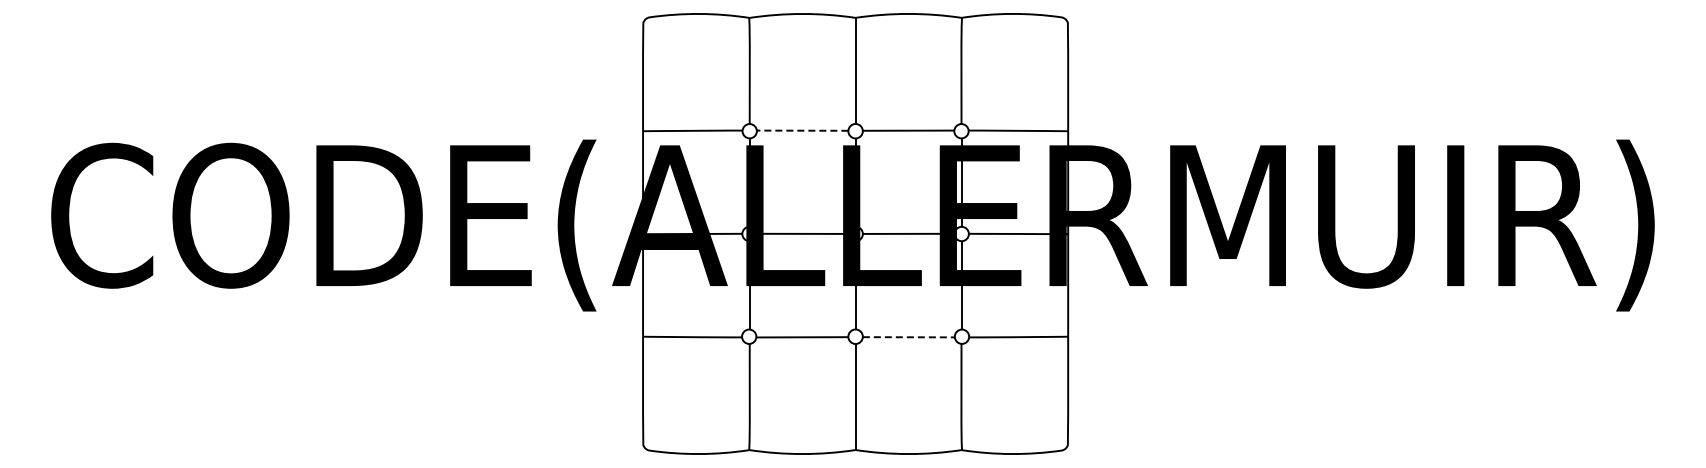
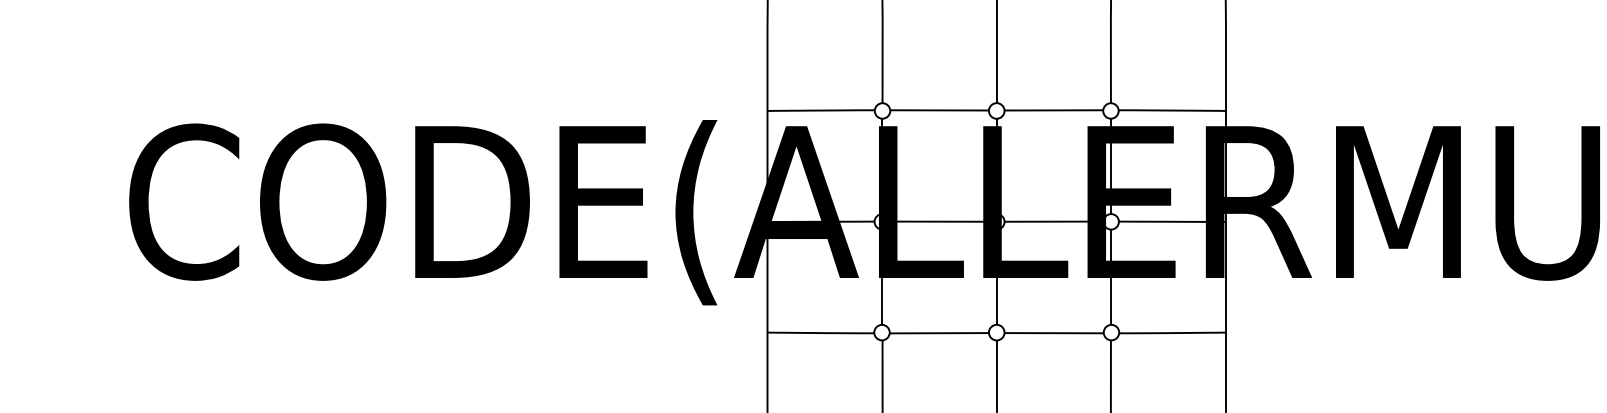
line: (802, 130) -> (939, 110), dashed -> solid
line: (908, 337) -> (1053, 333), dashed -> solid

